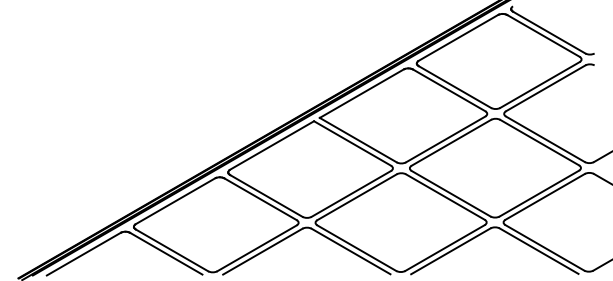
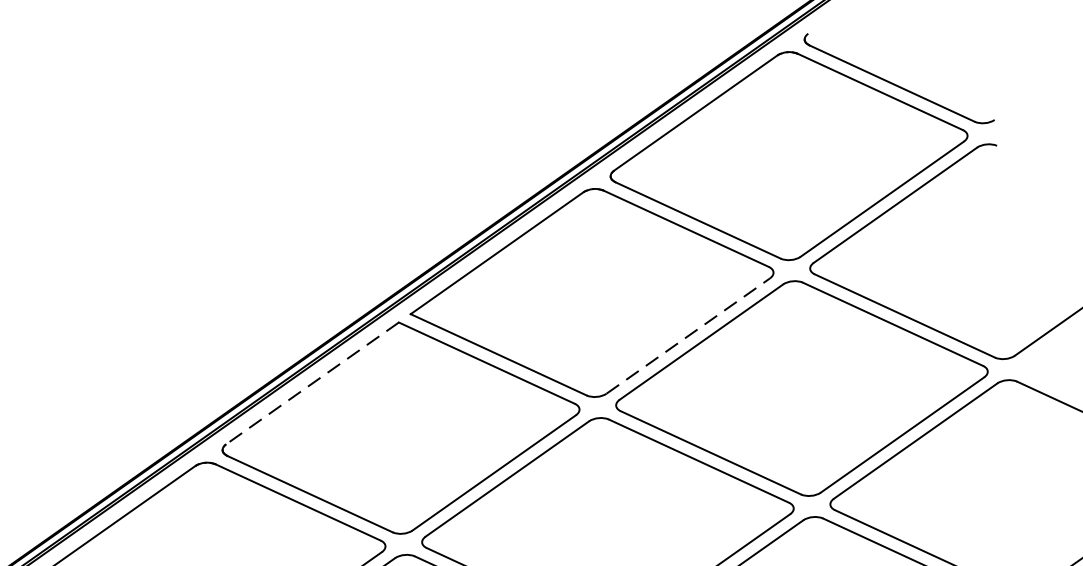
line: (445, 139) -> (687, 336), solid -> dashed
line: (271, 145) -> (311, 383), solid -> dashed

